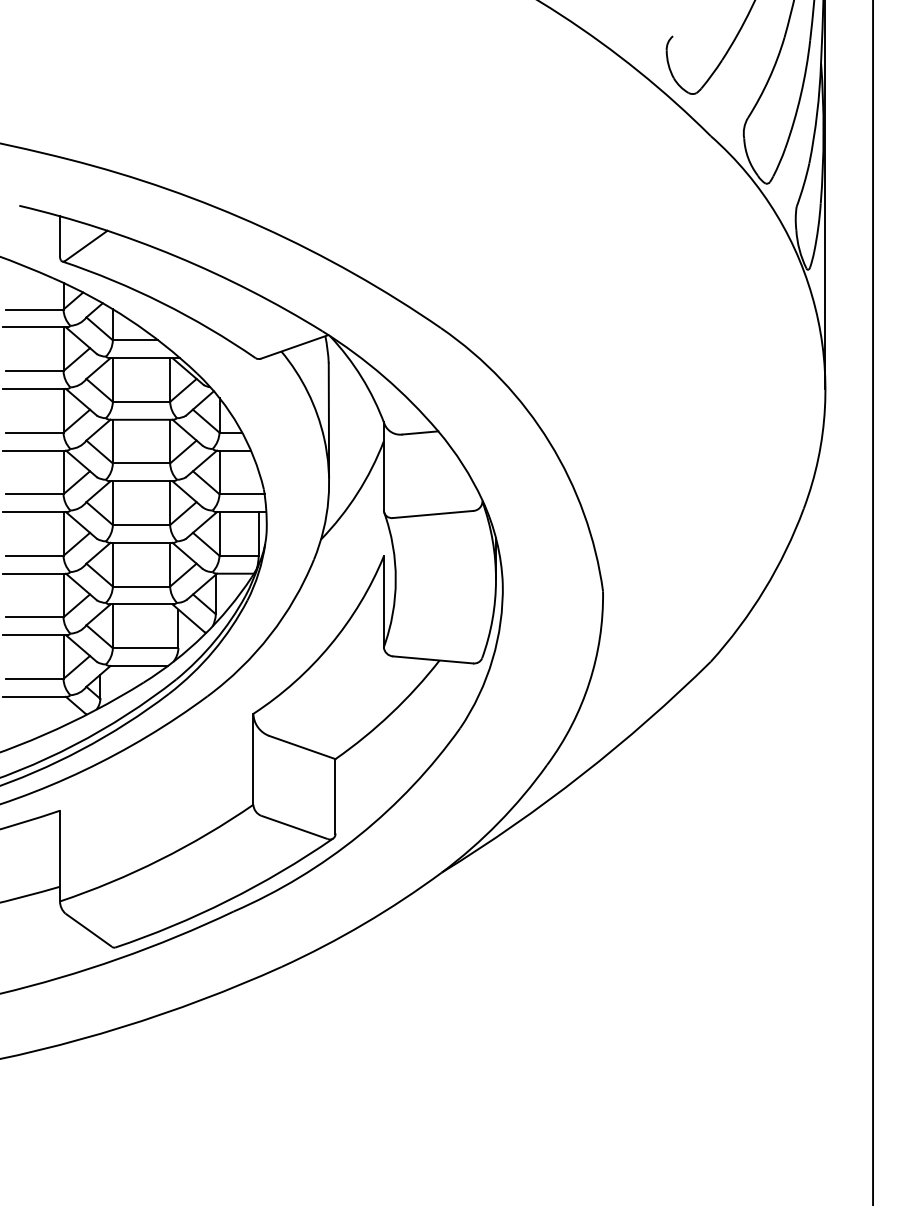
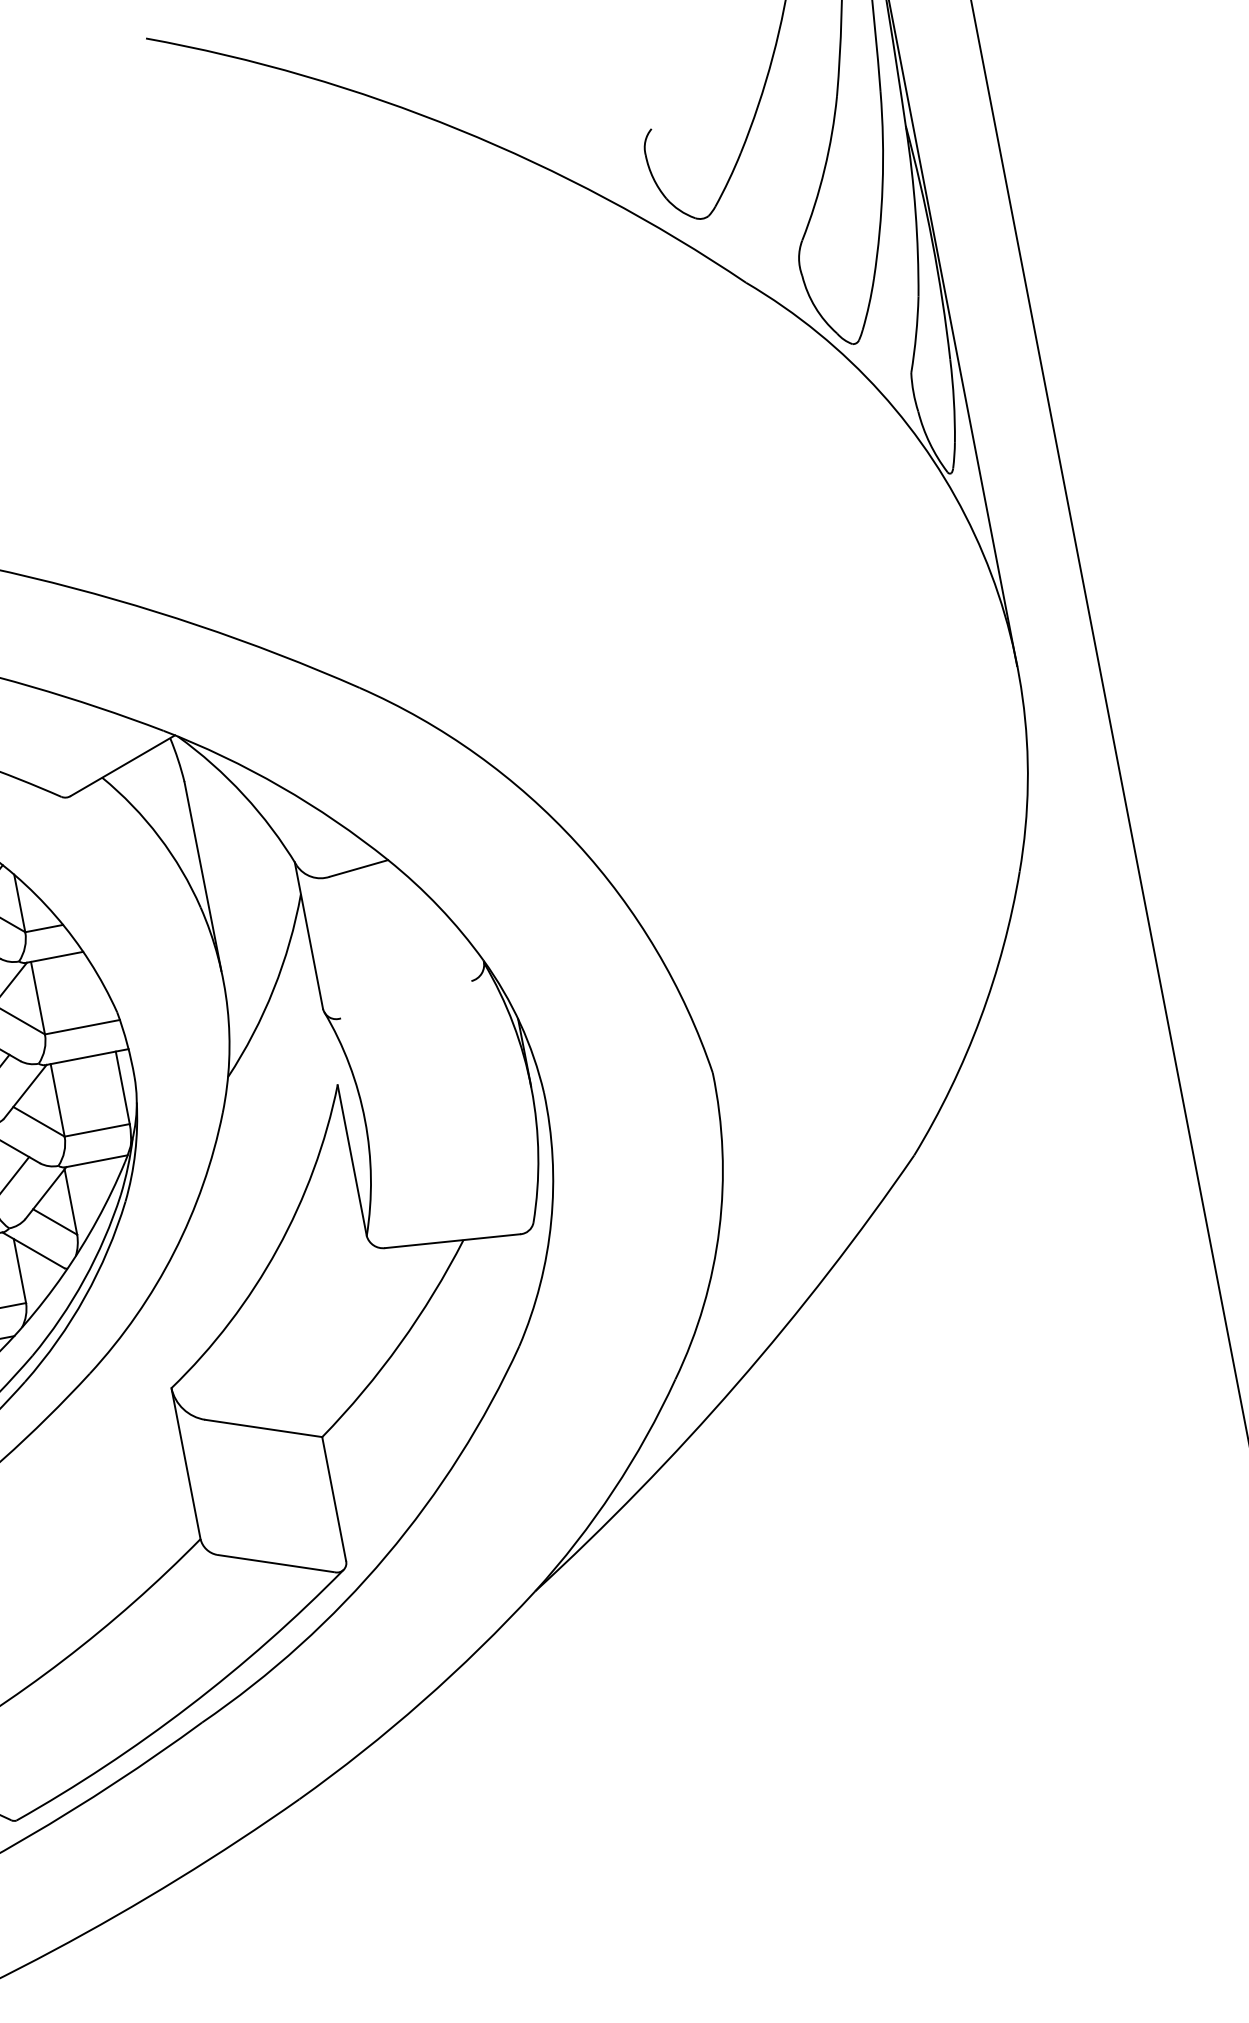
line: (433, 514) -> (406, 999), removed

